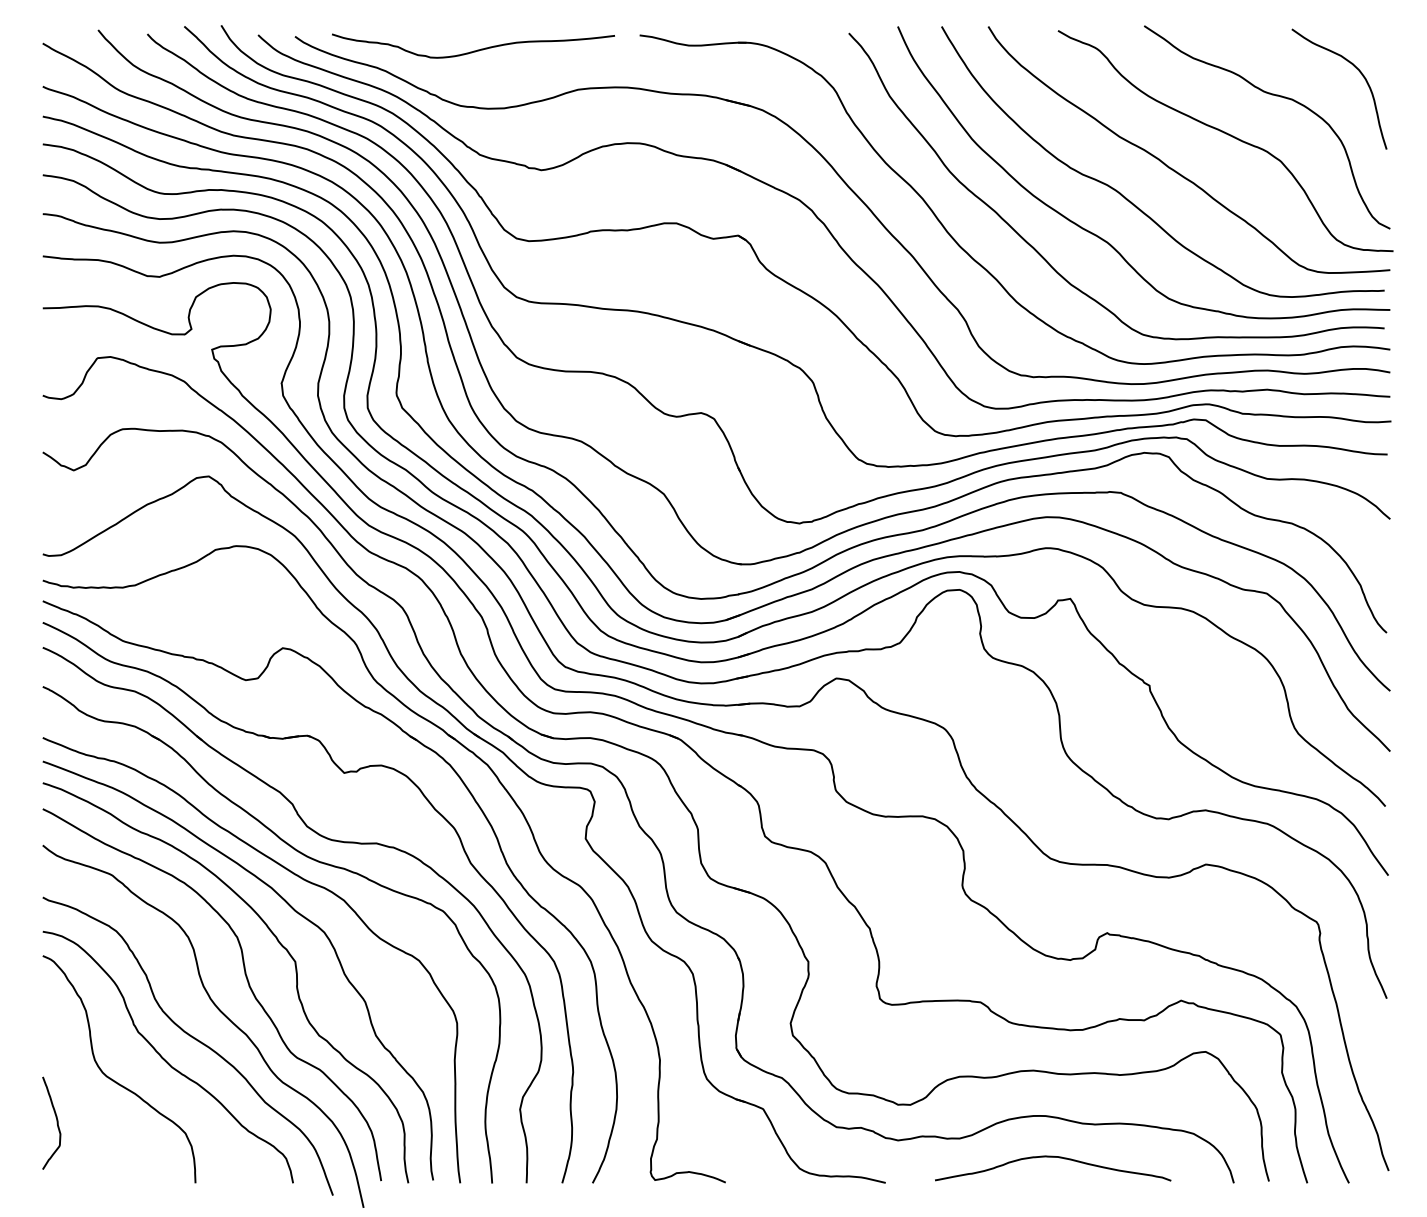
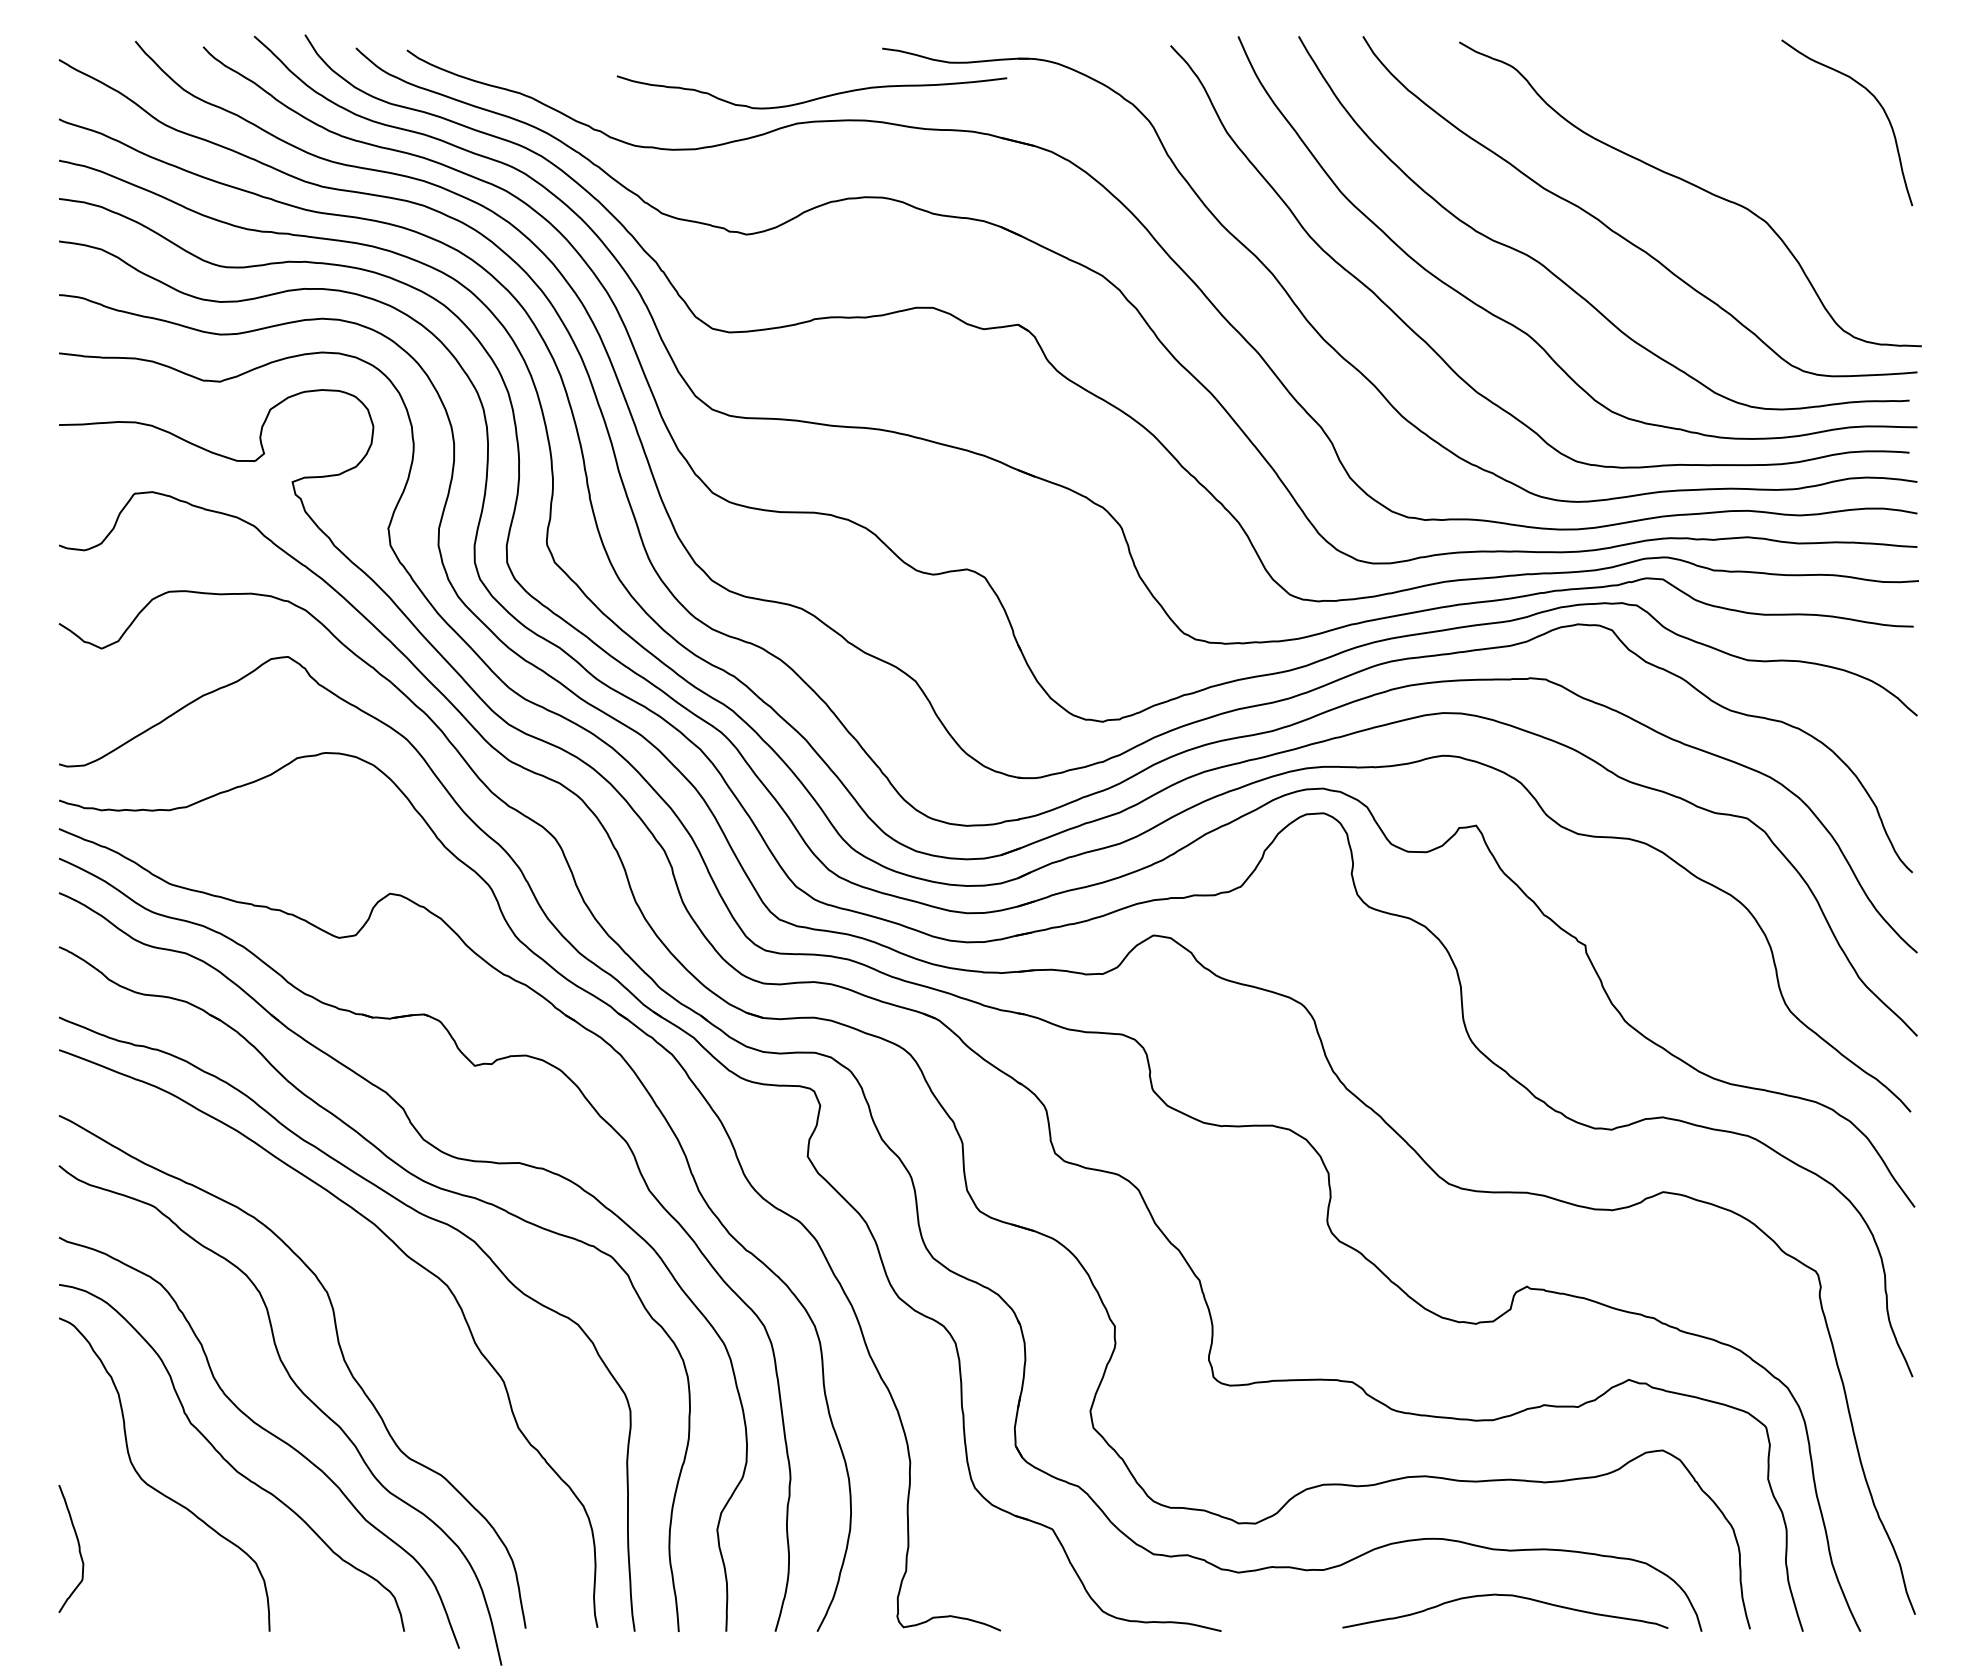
curve: (475, 50) -> (814, 98), moved
curve: (1272, 95) -> (1755, 131), removed
curve: (279, 943) -> (385, 1301), removed
curve: (1053, 1157) -> (1505, 1596), moved

